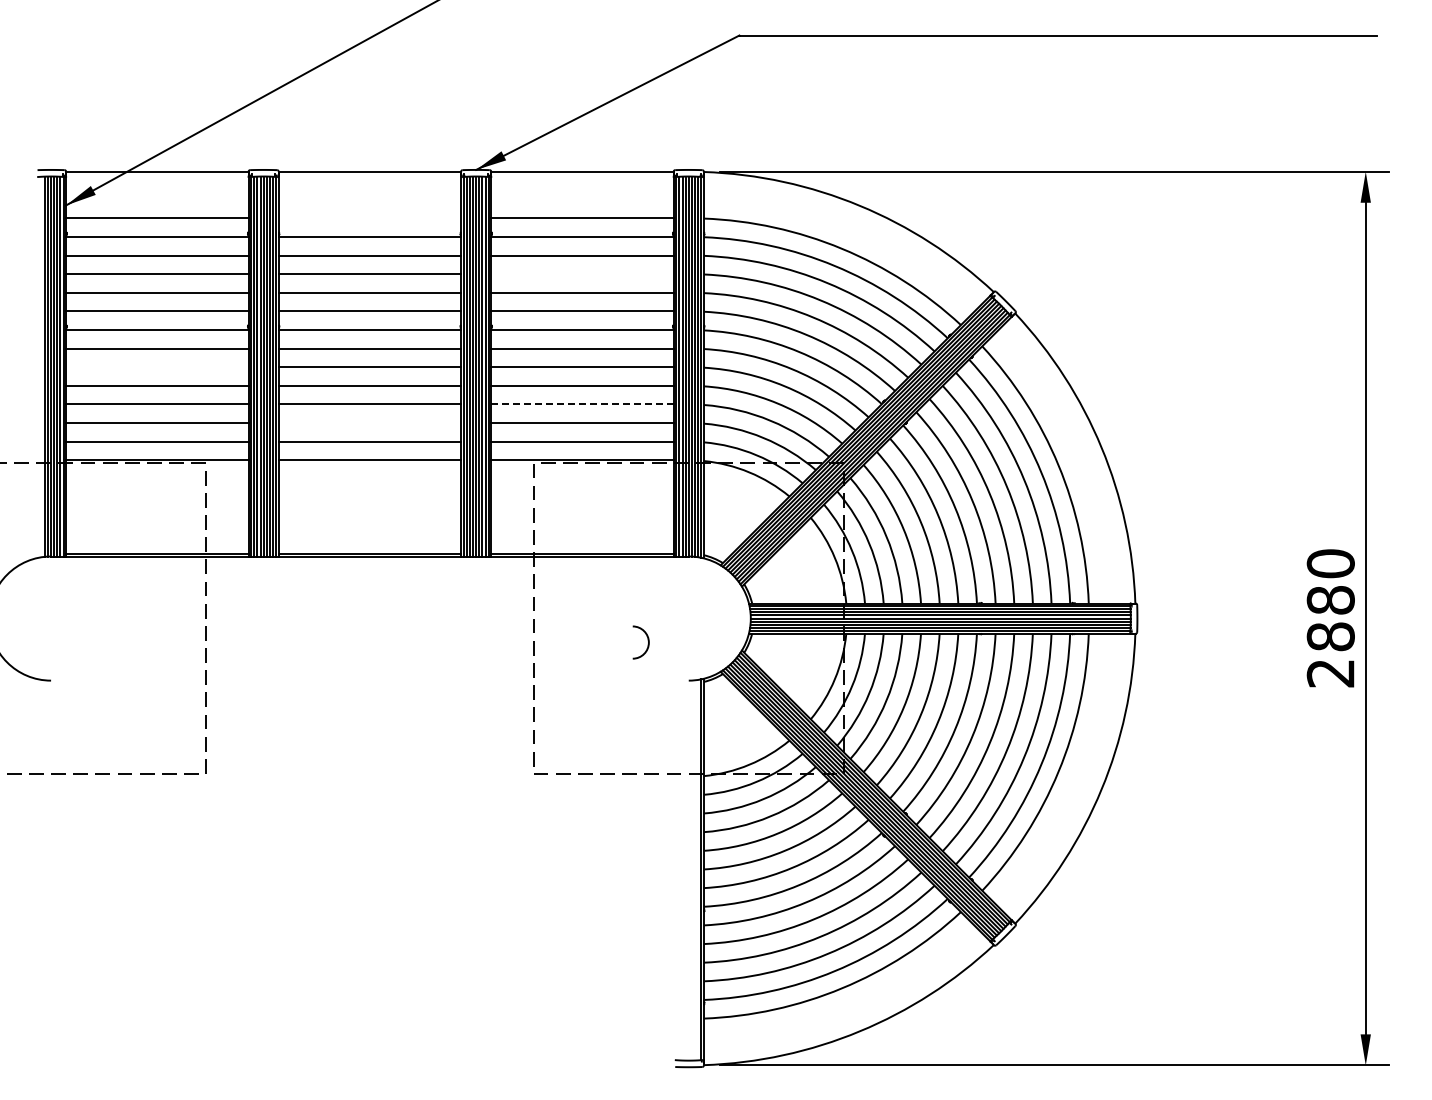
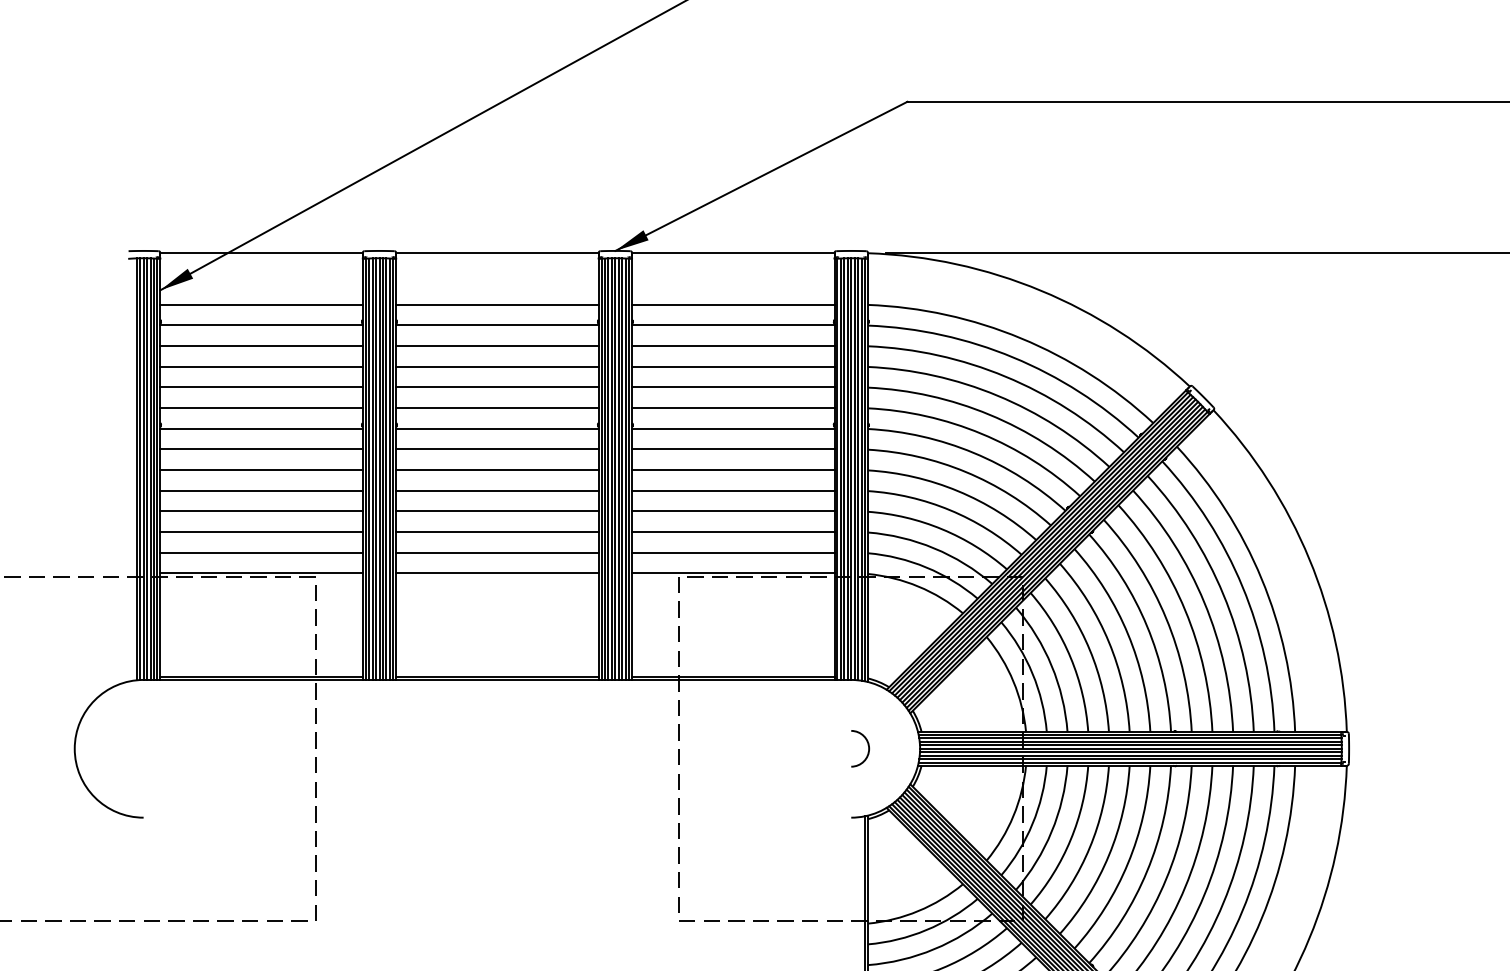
line: (369, 218) -> (496, 304), added
line: (582, 274) -> (733, 366), added
line: (157, 367) -> (261, 470), added
line: (581, 404) -> (732, 511), dashed -> solid
line: (369, 423) -> (496, 532), added
arc: (647, 640) -> (867, 746), moved

